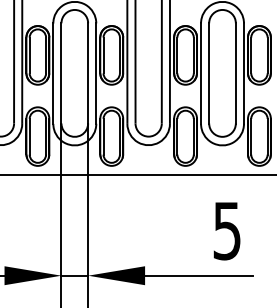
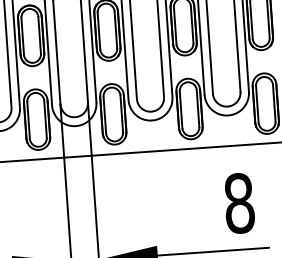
text: (227, 230) -> (239, 202), 5 -> 8

